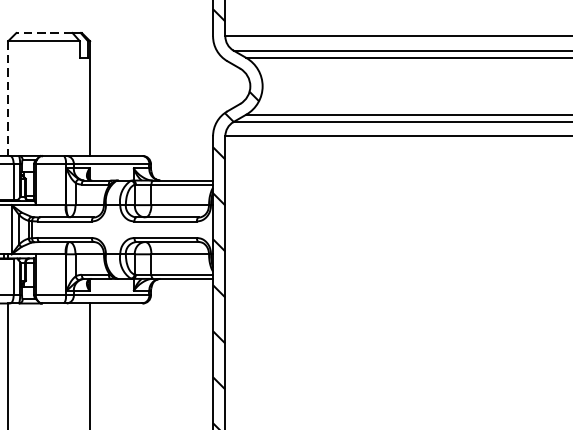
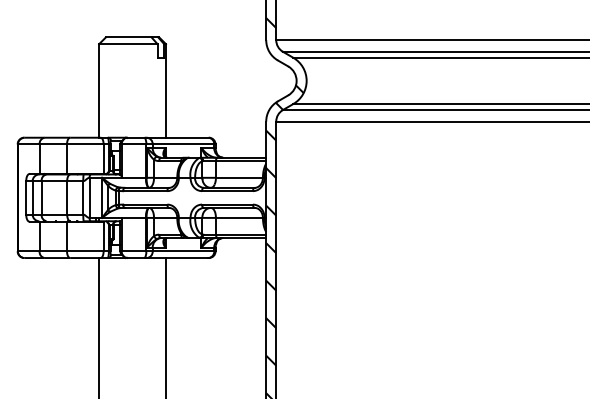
line: (44, 33) -> (128, 37), dashed -> solid
line: (8, 98) -> (99, 90), dashed -> solid

